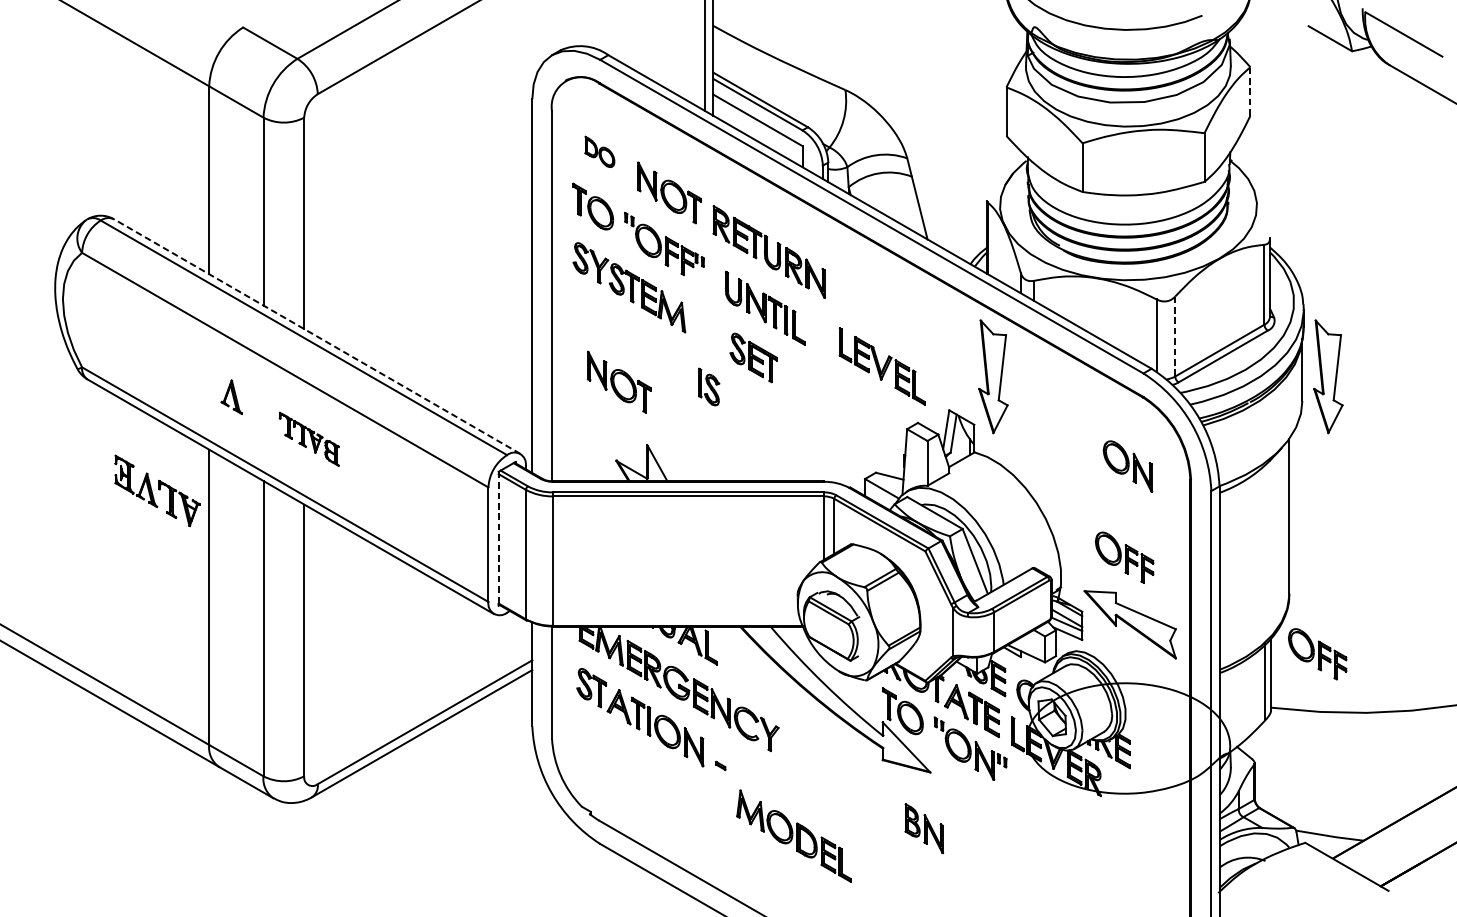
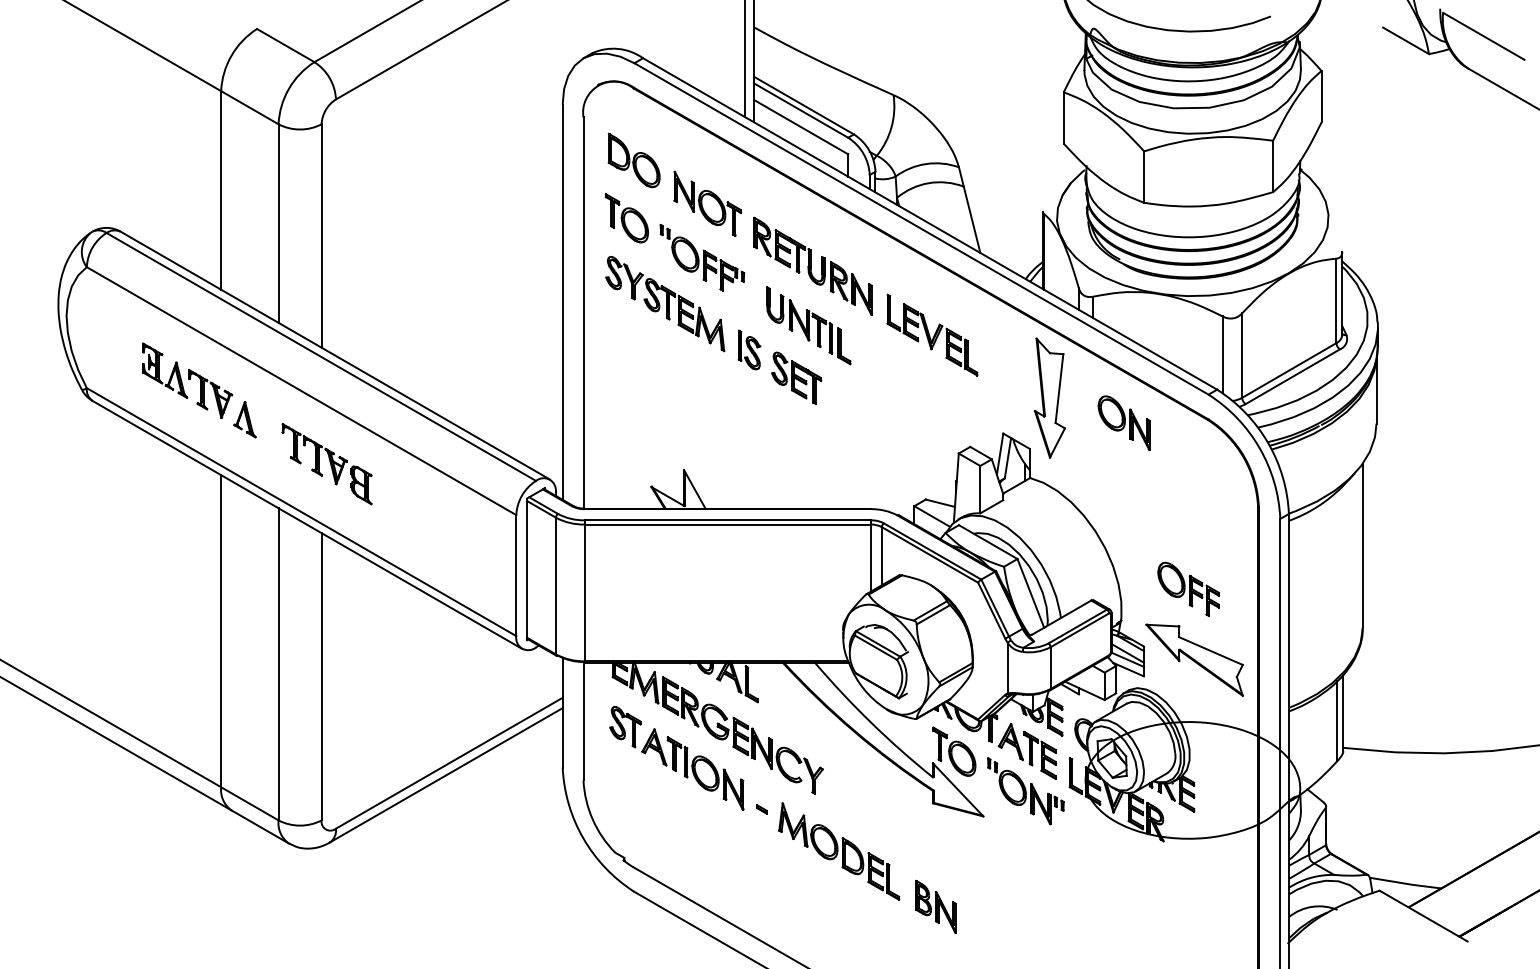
line: (1250, 91) -> (1321, 96), dashed -> solid
part: (599, 151) -> (633, 160), size x1.67
line: (317, 336) -> (335, 355), dashed -> solid
line: (1175, 337) -> (1242, 356), dashed -> solid
part: (882, 365) -> (932, 334), moved
part: (1327, 376) -> (1403, 397), removed
part: (619, 381) -> (654, 403), removed
part: (709, 386) -> (749, 349), moved
part: (308, 439) -> (326, 464), size x1.43
part: (1127, 466) -> (1123, 422), moved
part: (157, 490) -> (187, 380), moved
line: (499, 538) -> (527, 569), dashed -> solid
part: (1317, 653) -> (1392, 690), removed
part: (923, 828) -> (935, 906), moved
part: (794, 836) -> (839, 851), moved

